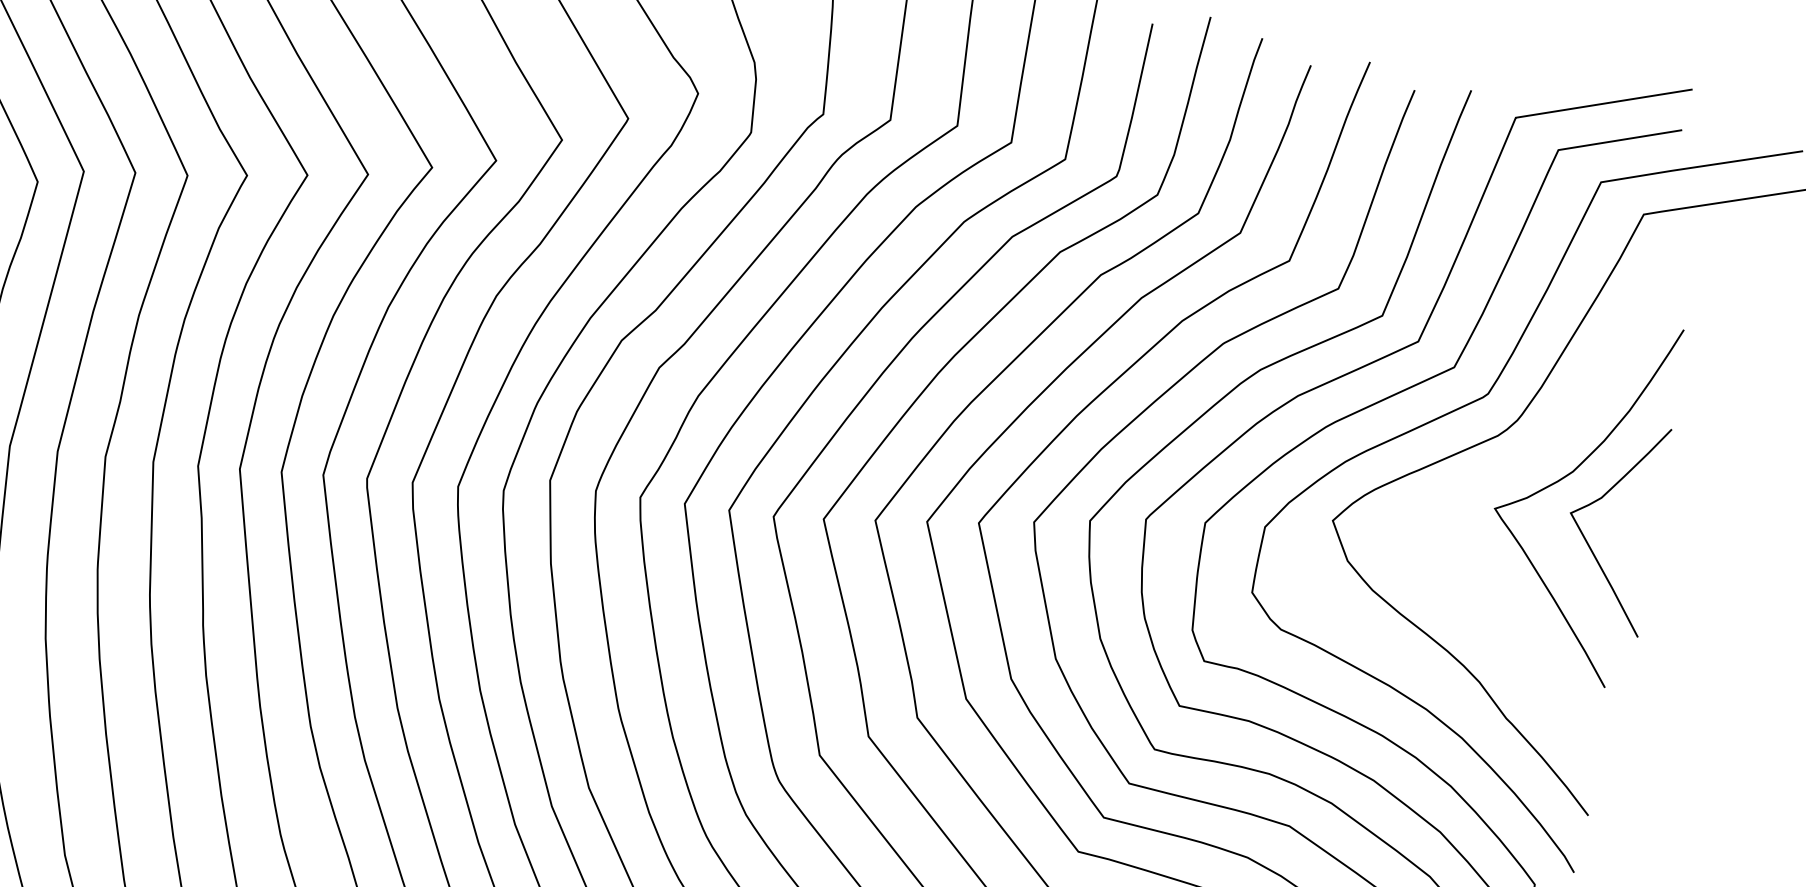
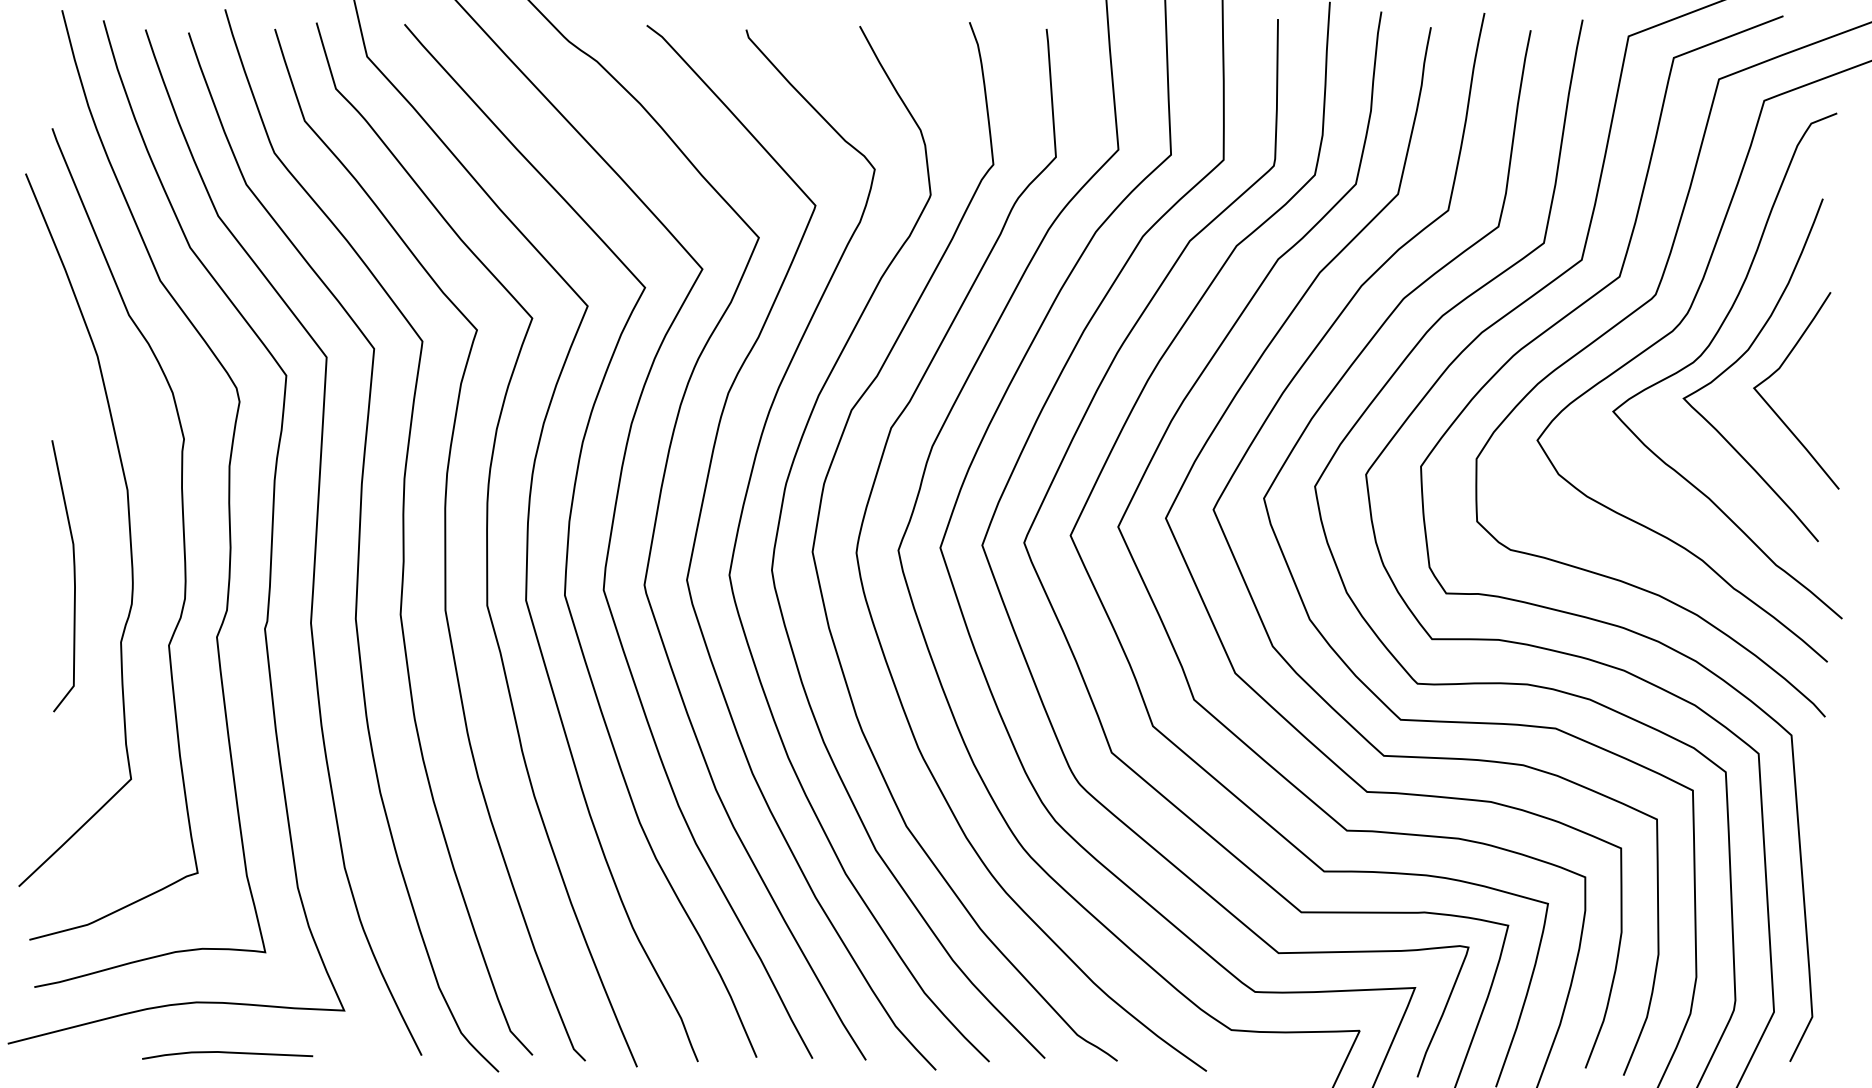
curve: (1529, 463) -> (1706, 350), added

